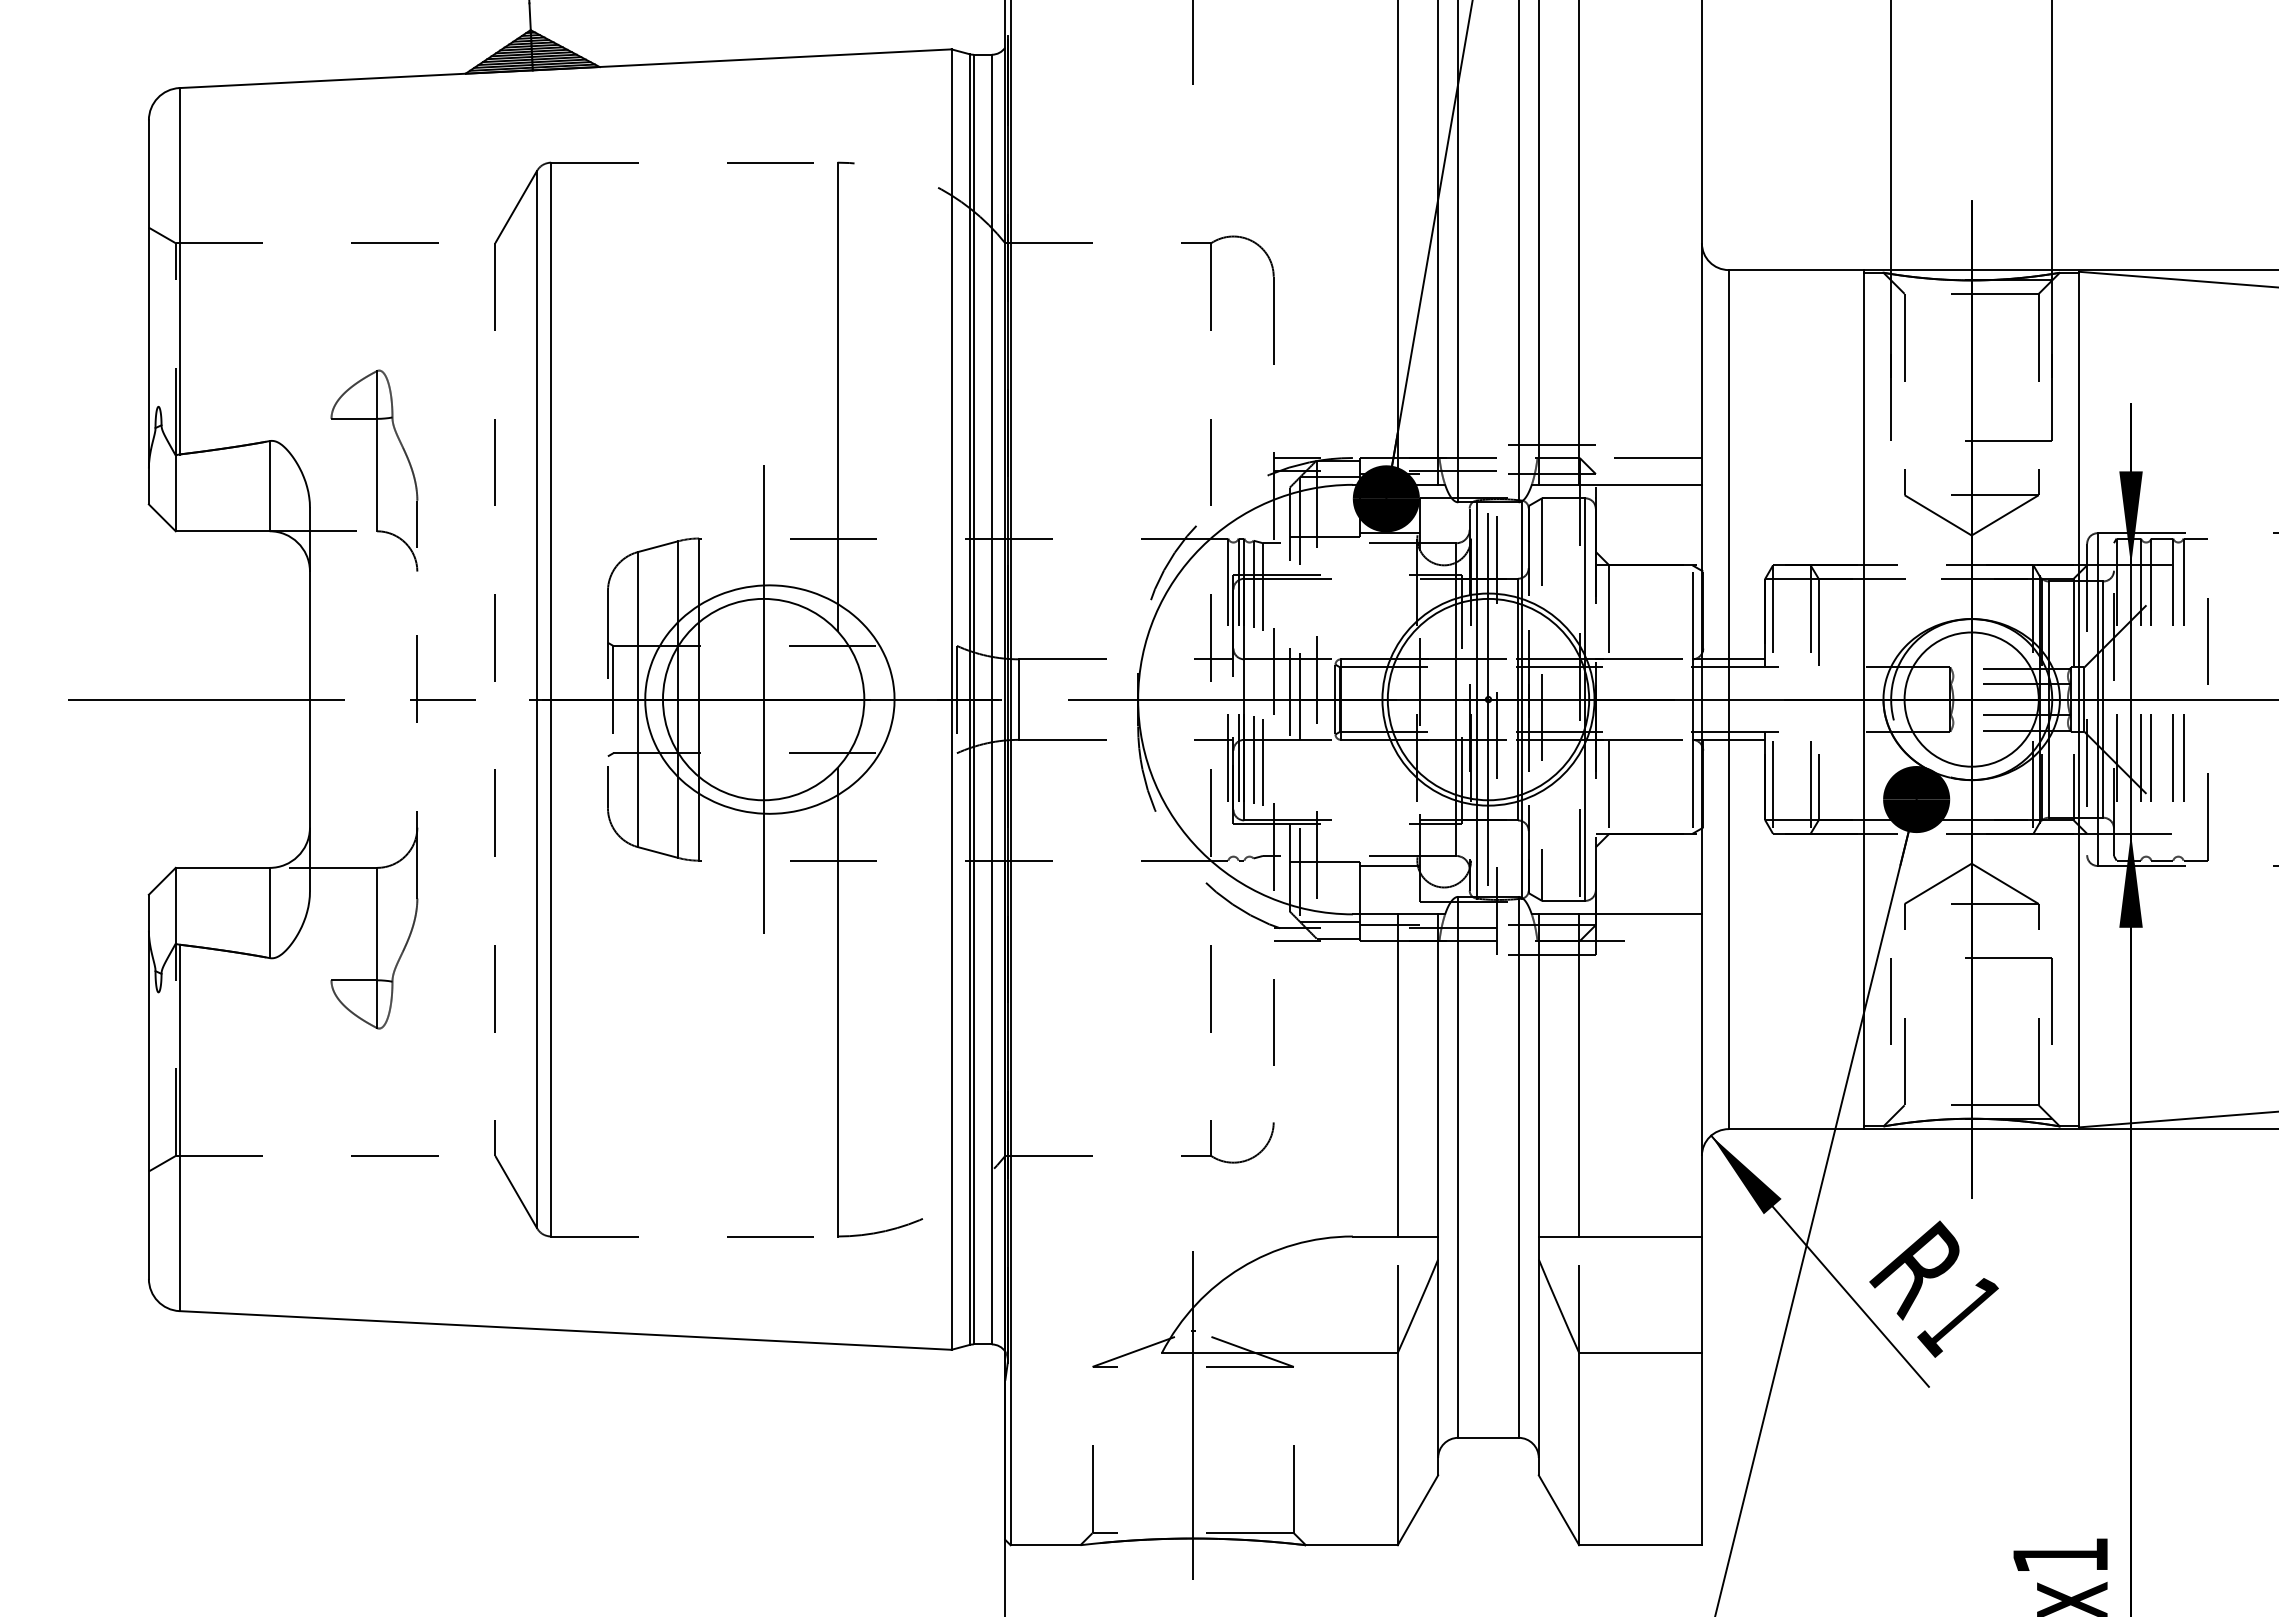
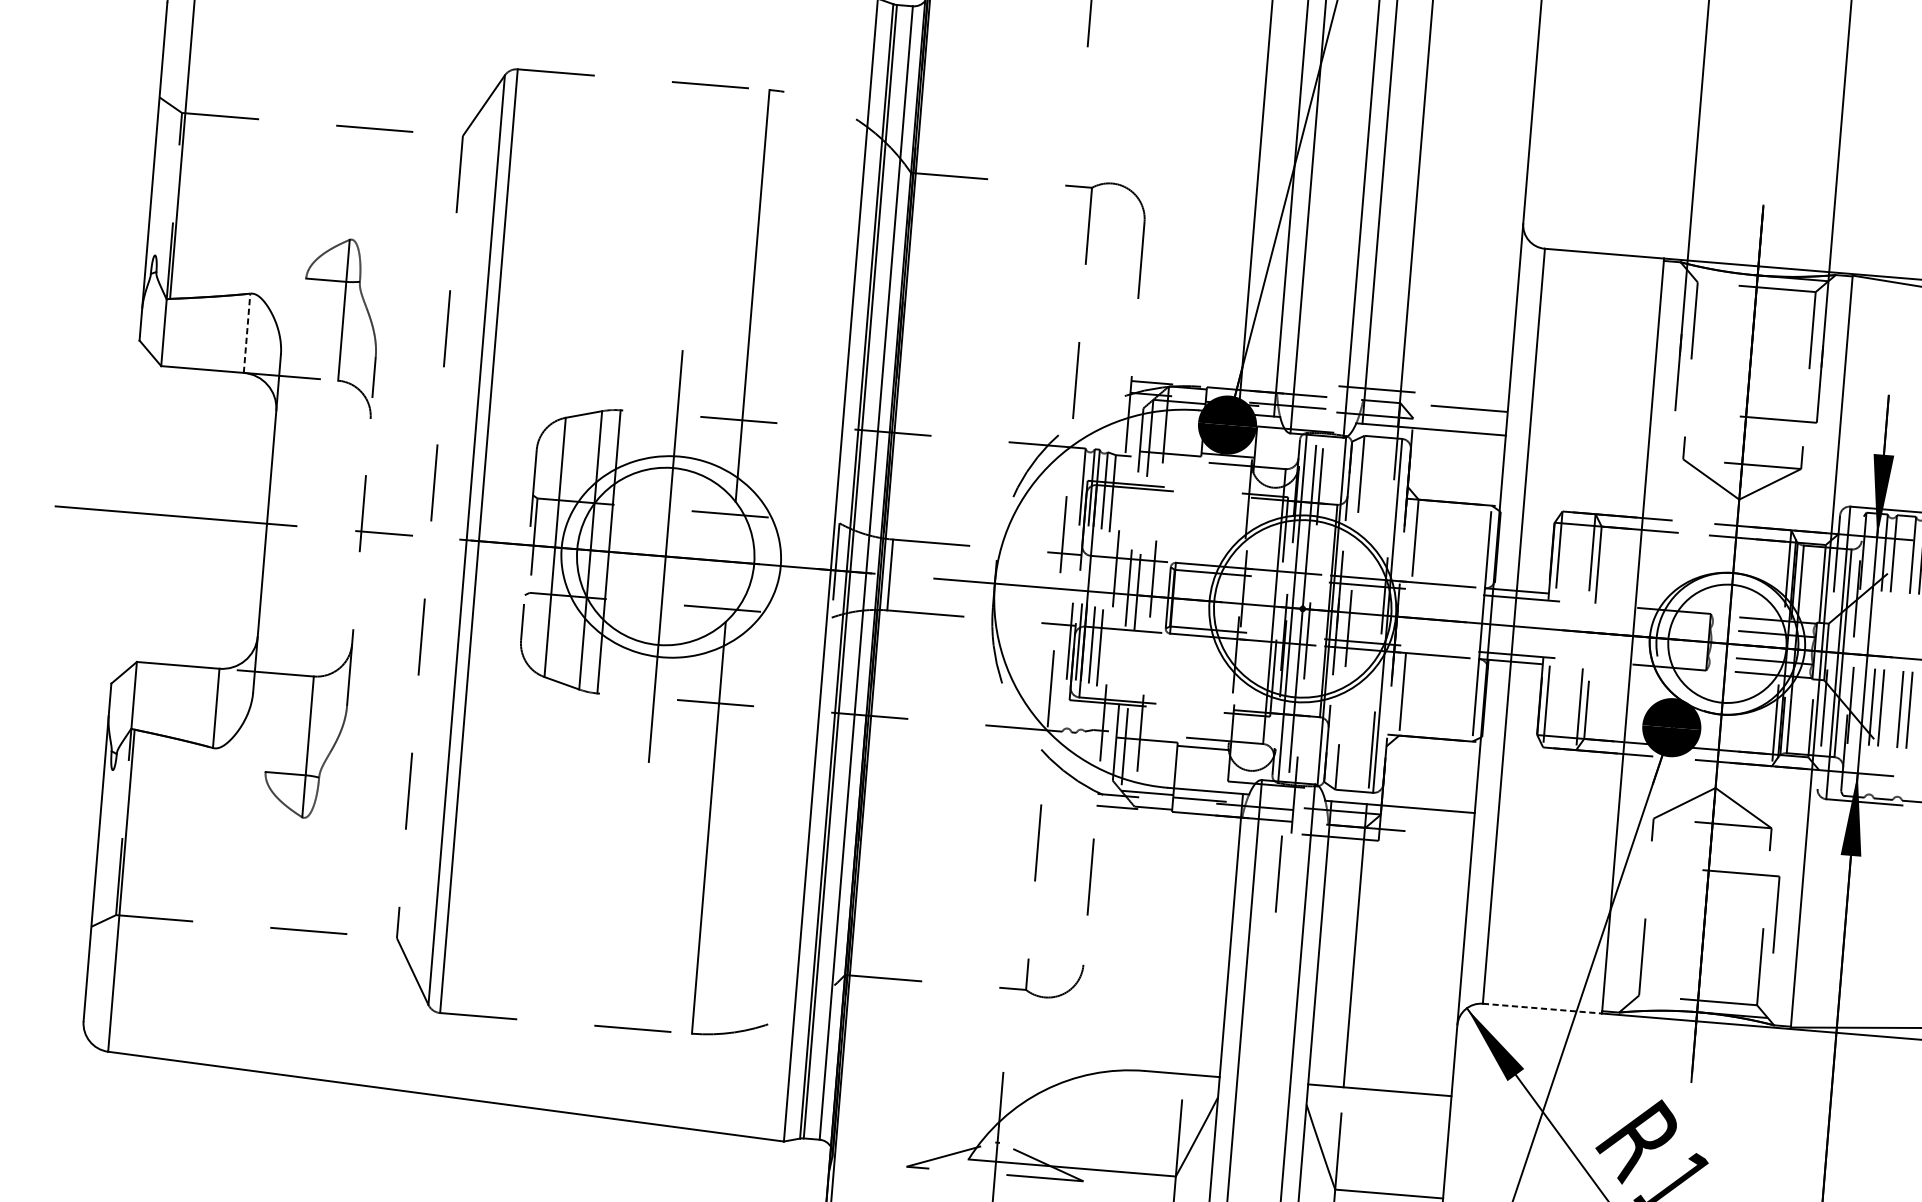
line: (269, 485) -> (246, 332), solid -> dashed
line: (1890, 1001) -> (1278, 874), moved
line: (1397, 1075) -> (1195, 932), removed
line: (1796, 1129) -> (1542, 1008), solid -> dashed

